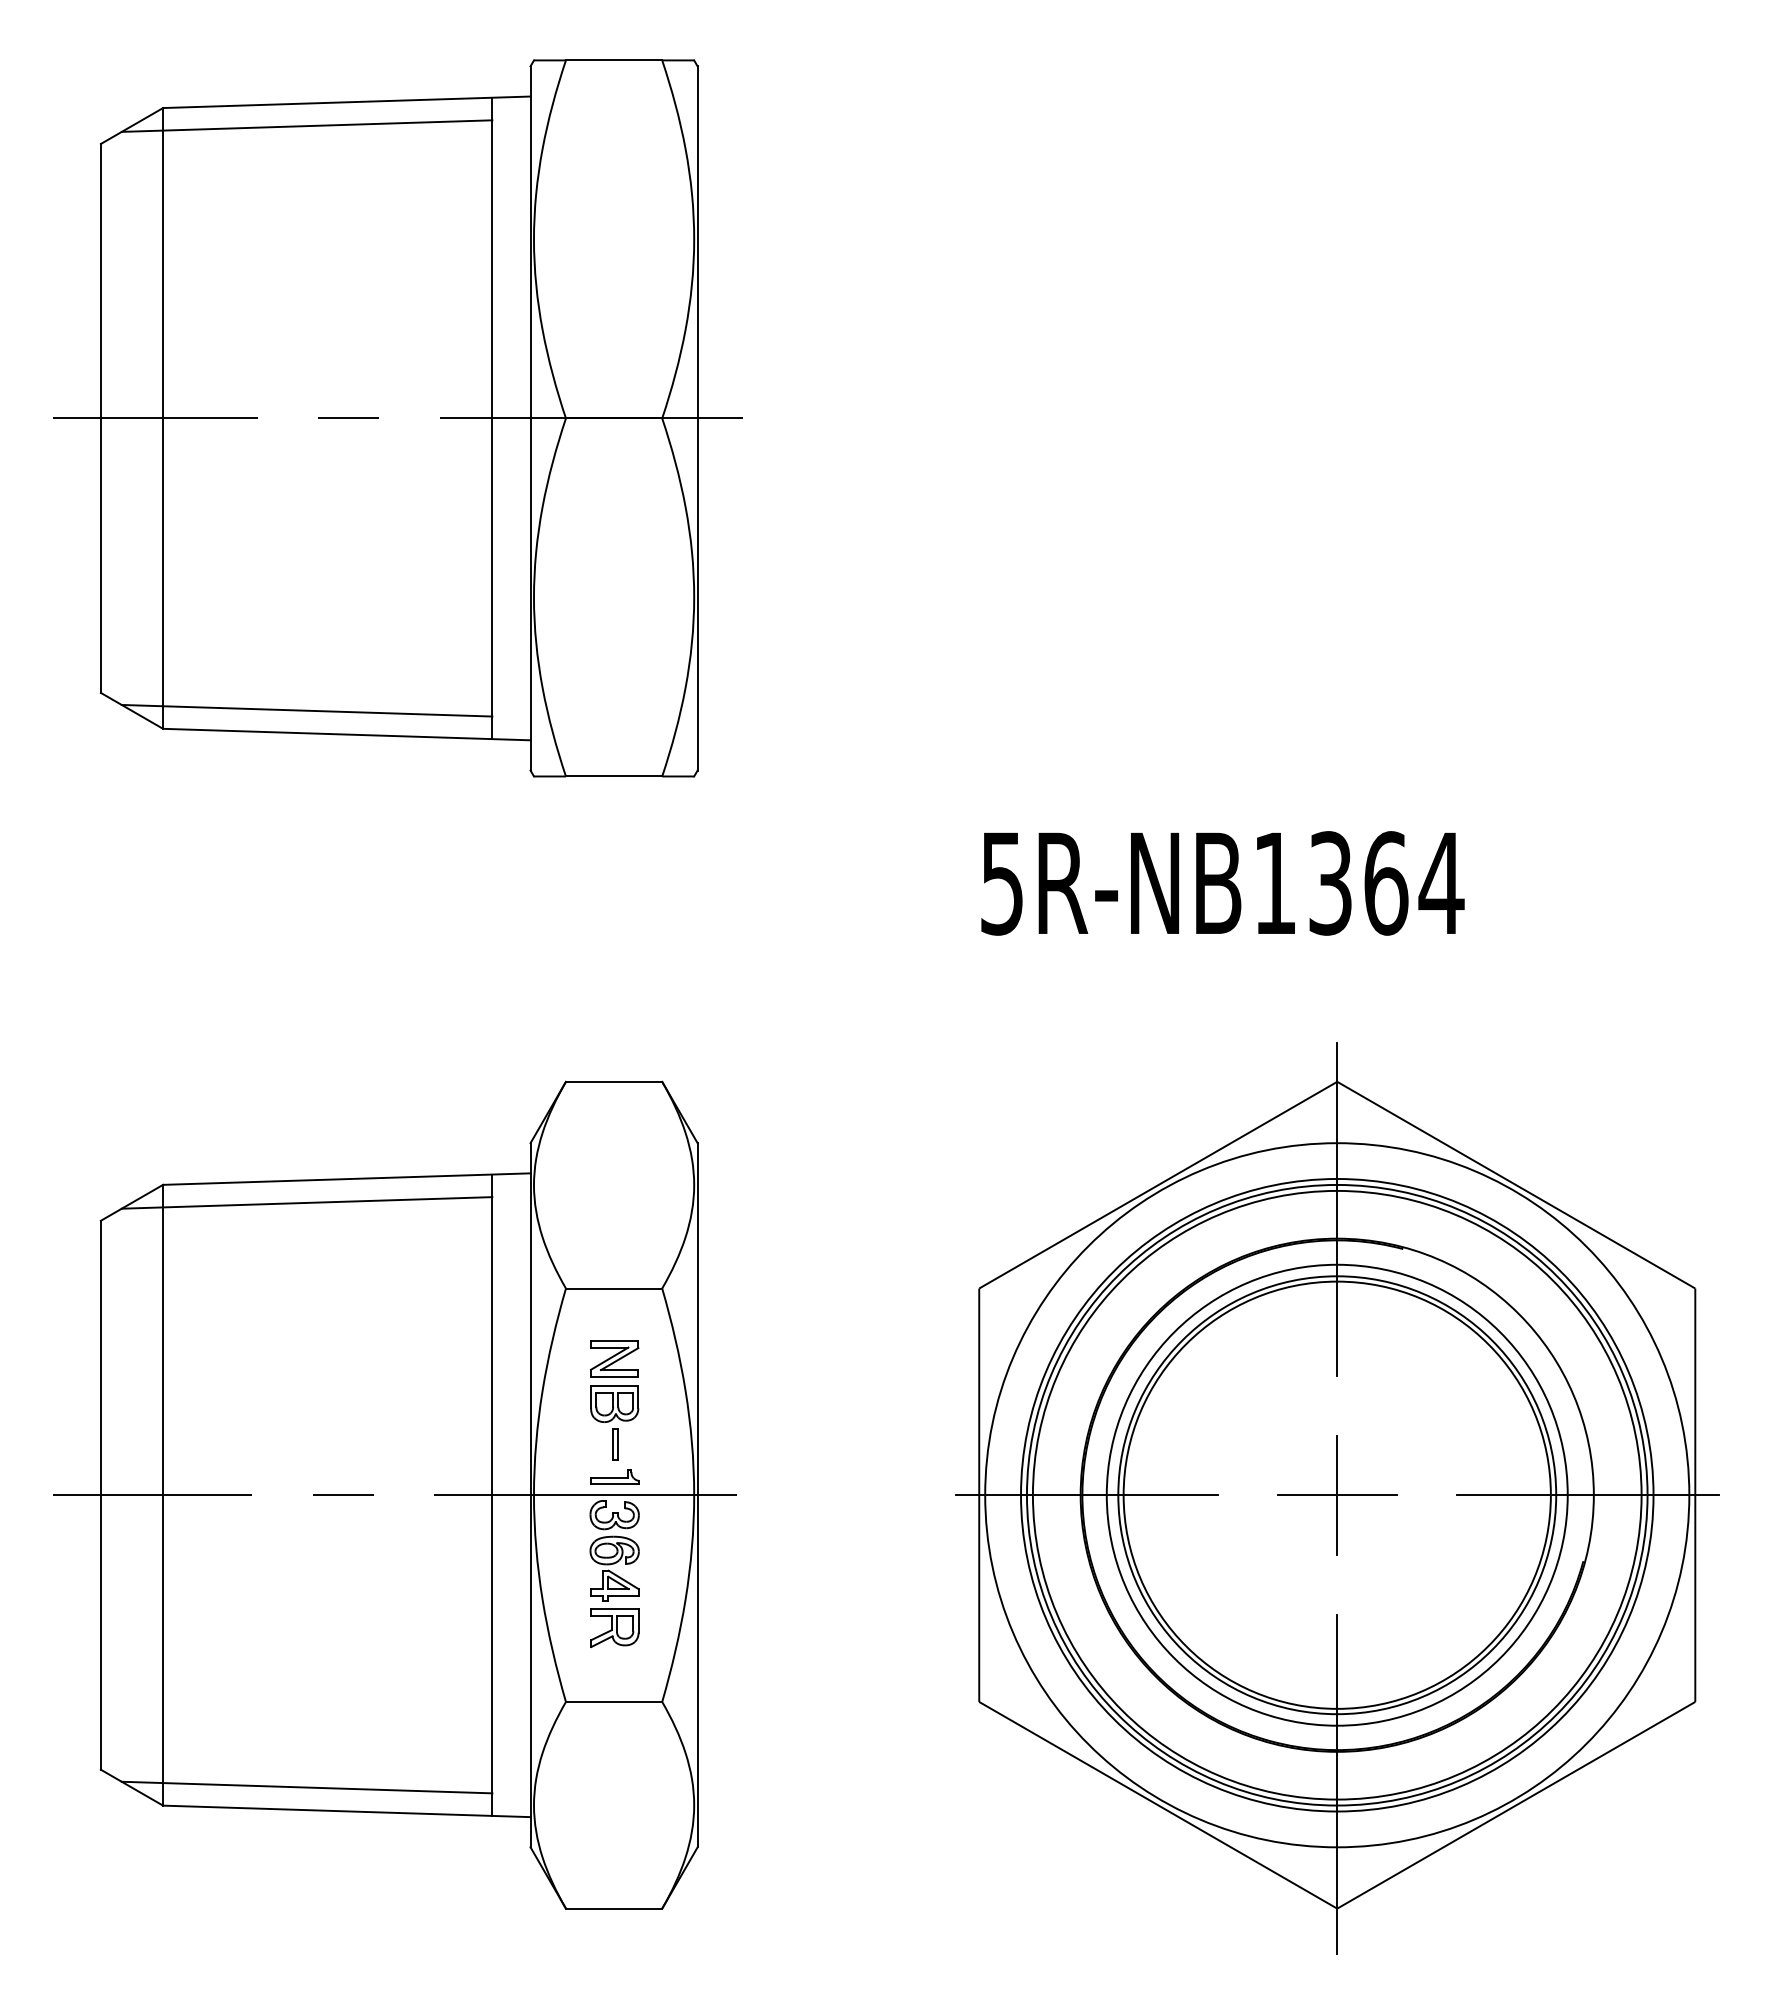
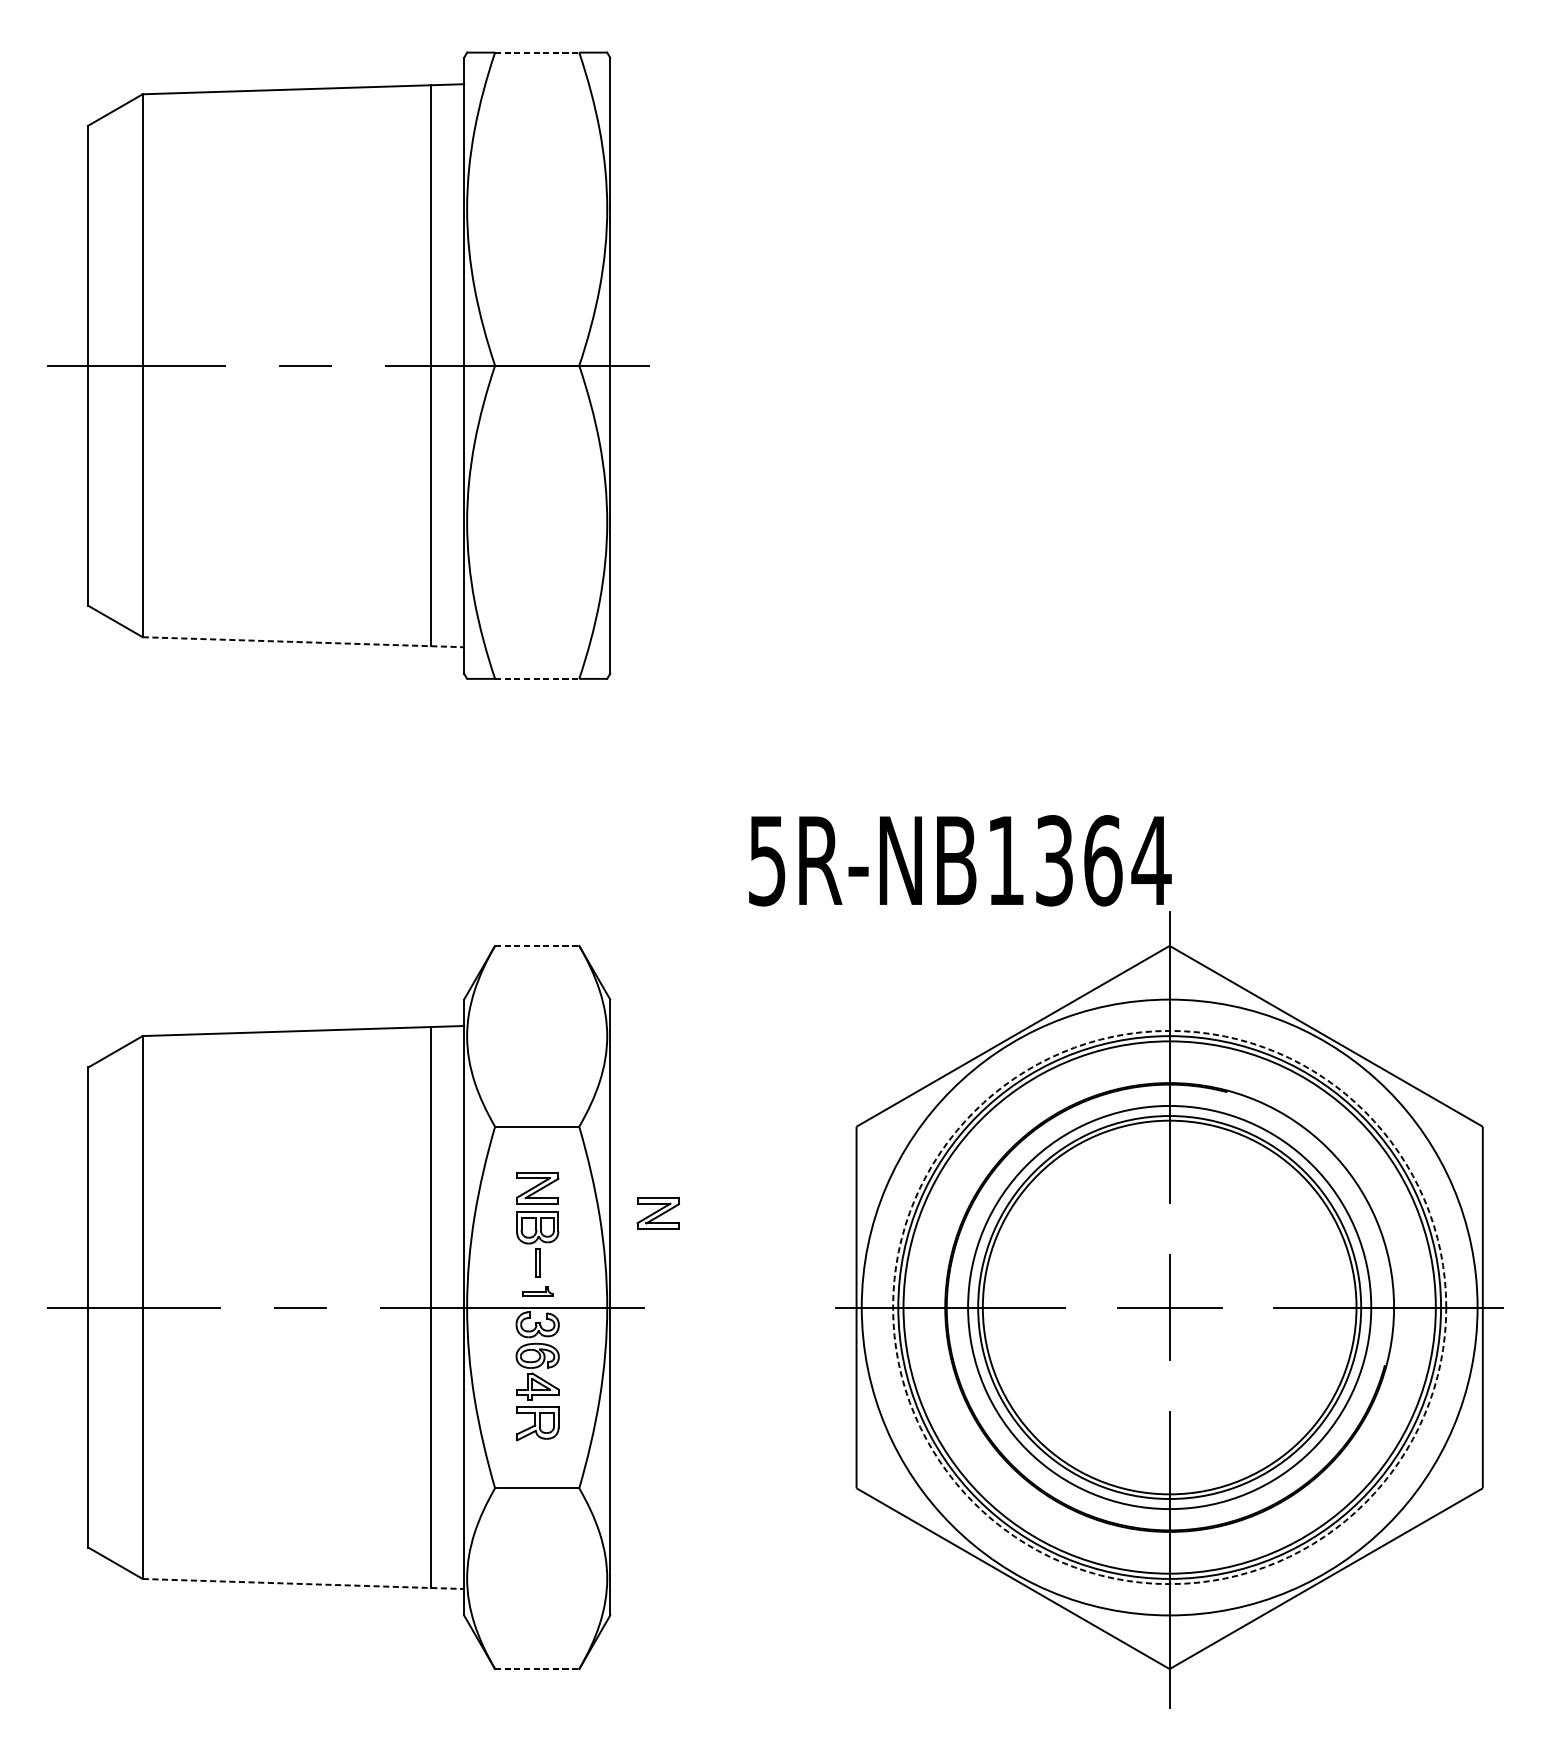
line: (614, 60) -> (537, 52), solid -> dashed
line: (306, 125) -> (268, 109), removed
line: (306, 710) -> (268, 621), removed
line: (346, 734) -> (303, 642), solid -> dashed
line: (614, 776) -> (537, 678), solid -> dashed
text: (1222, 883) -> (959, 860), moved
line: (614, 1081) -> (537, 945), solid -> dashed
line: (306, 1202) -> (268, 1051), removed
part: (752, 1387) -> (658, 1213), added
part: (614, 1476) -> (537, 1291), size x0.7
circle: (1337, 1494) -> (1169, 1306), solid -> dashed
line: (306, 1787) -> (268, 1563), removed
line: (346, 1811) -> (303, 1584), solid -> dashed
line: (614, 1908) -> (537, 1668), solid -> dashed

